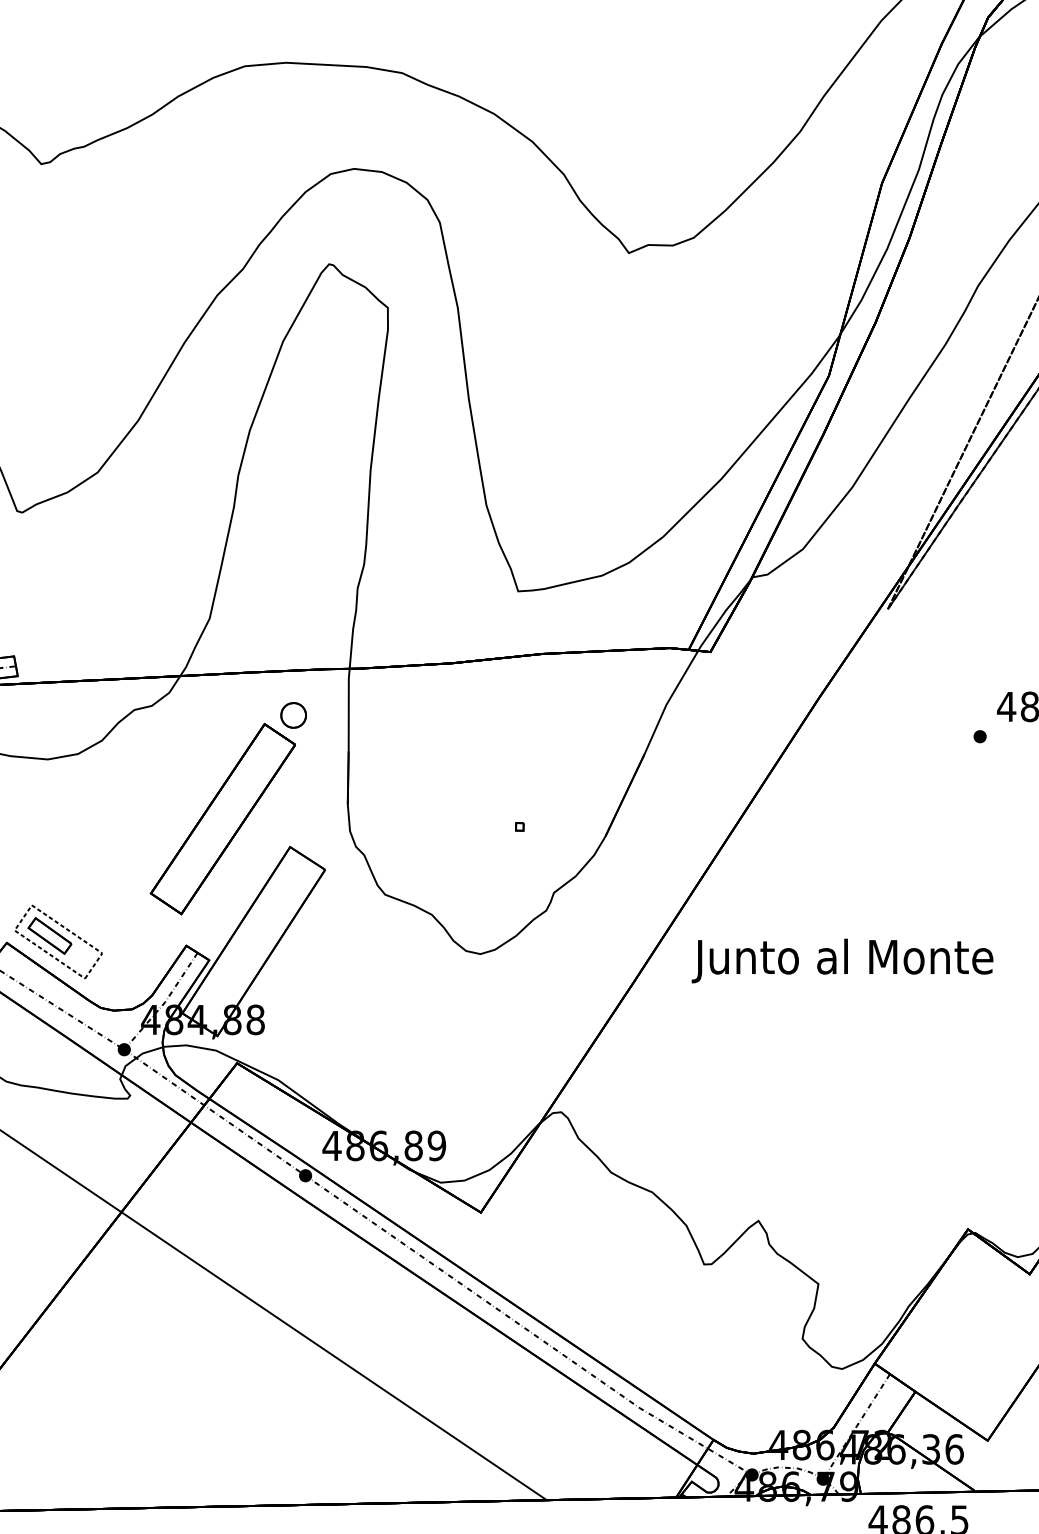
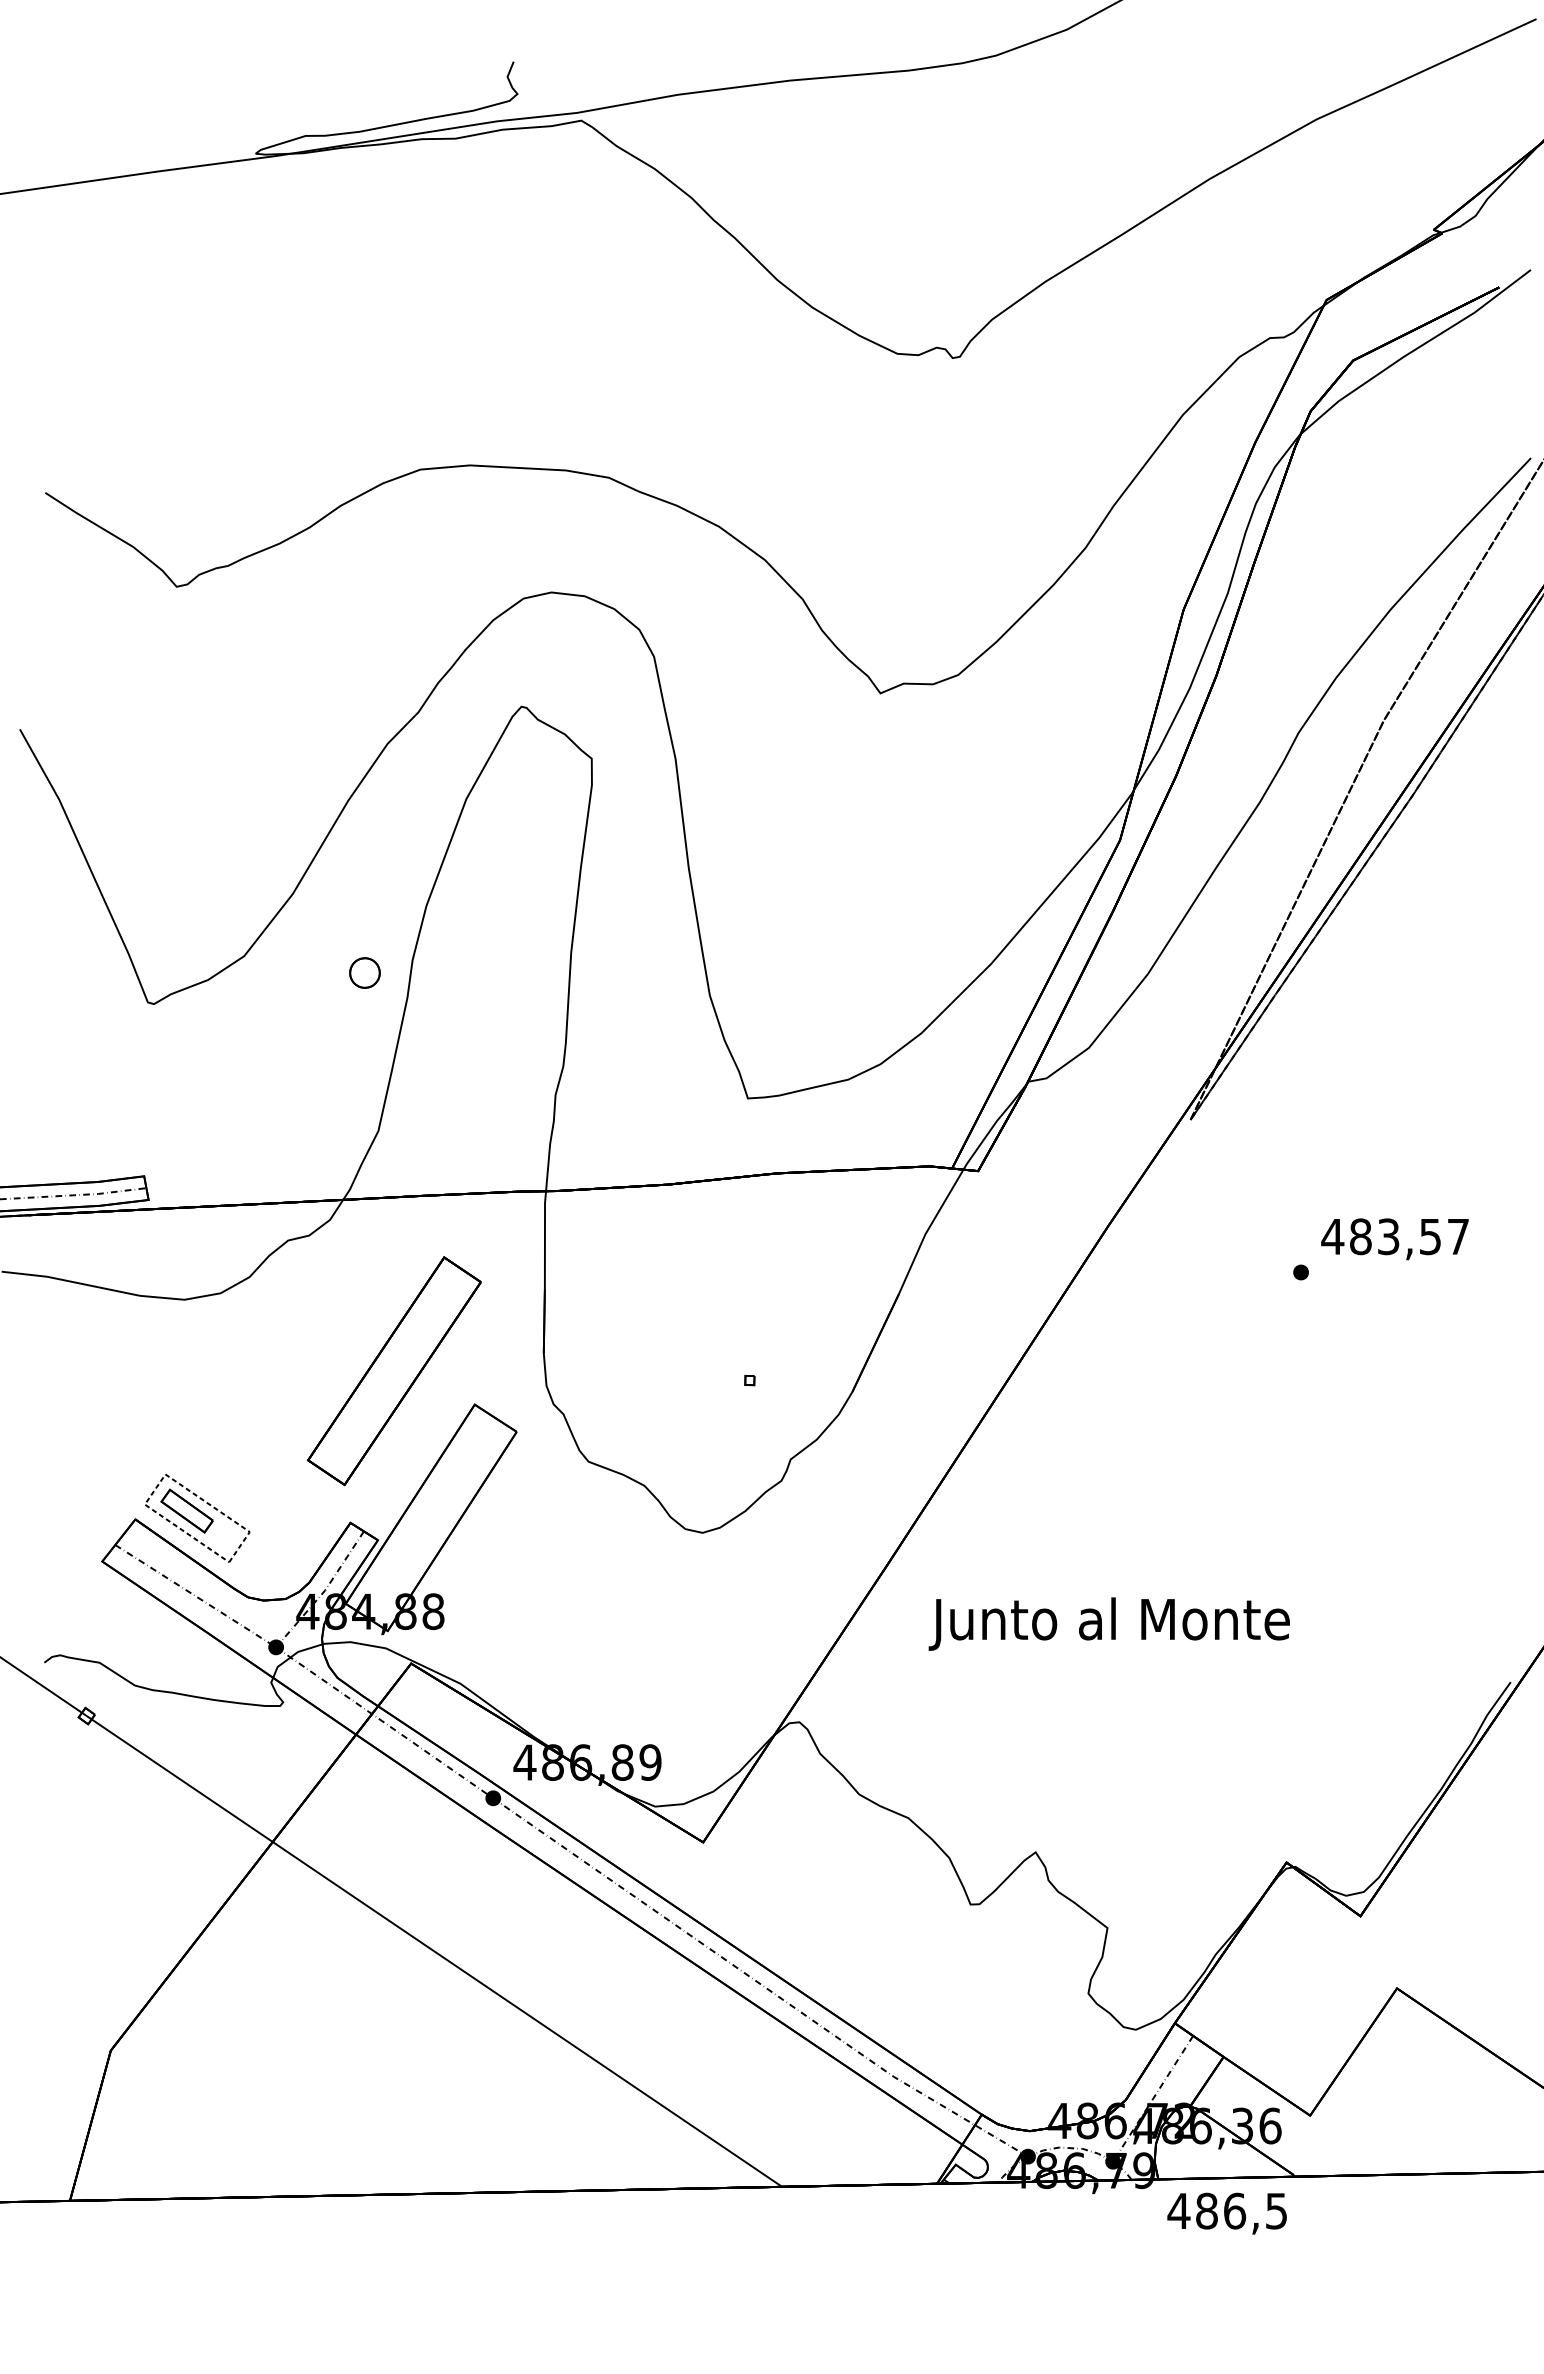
part: (293, 714) -> (364, 972), moved
text: (841, 960) -> (1108, 1623), moved

